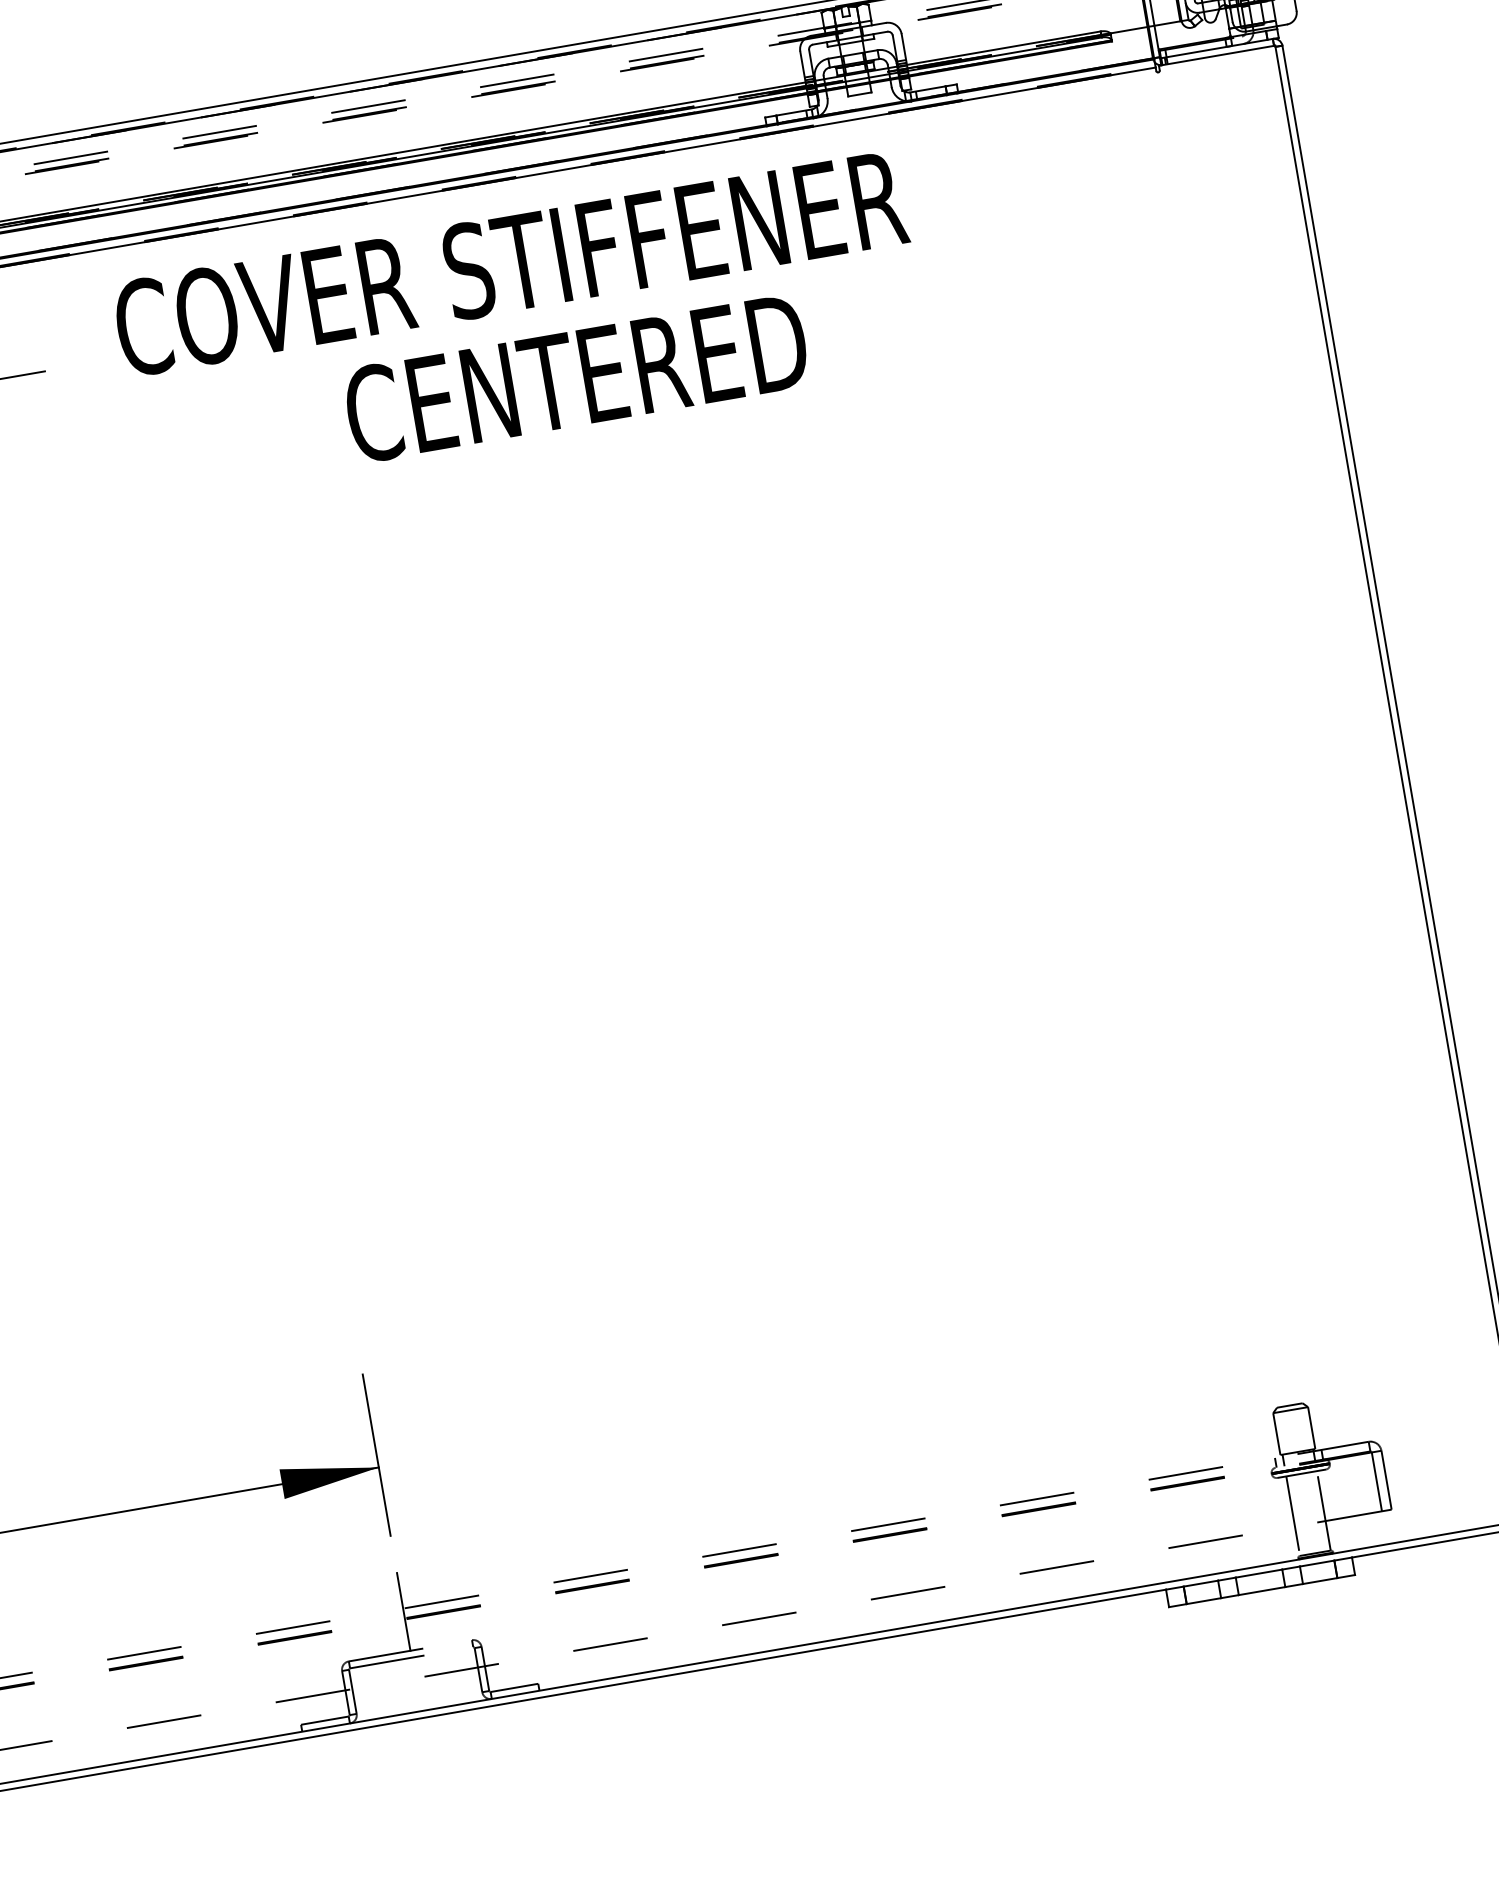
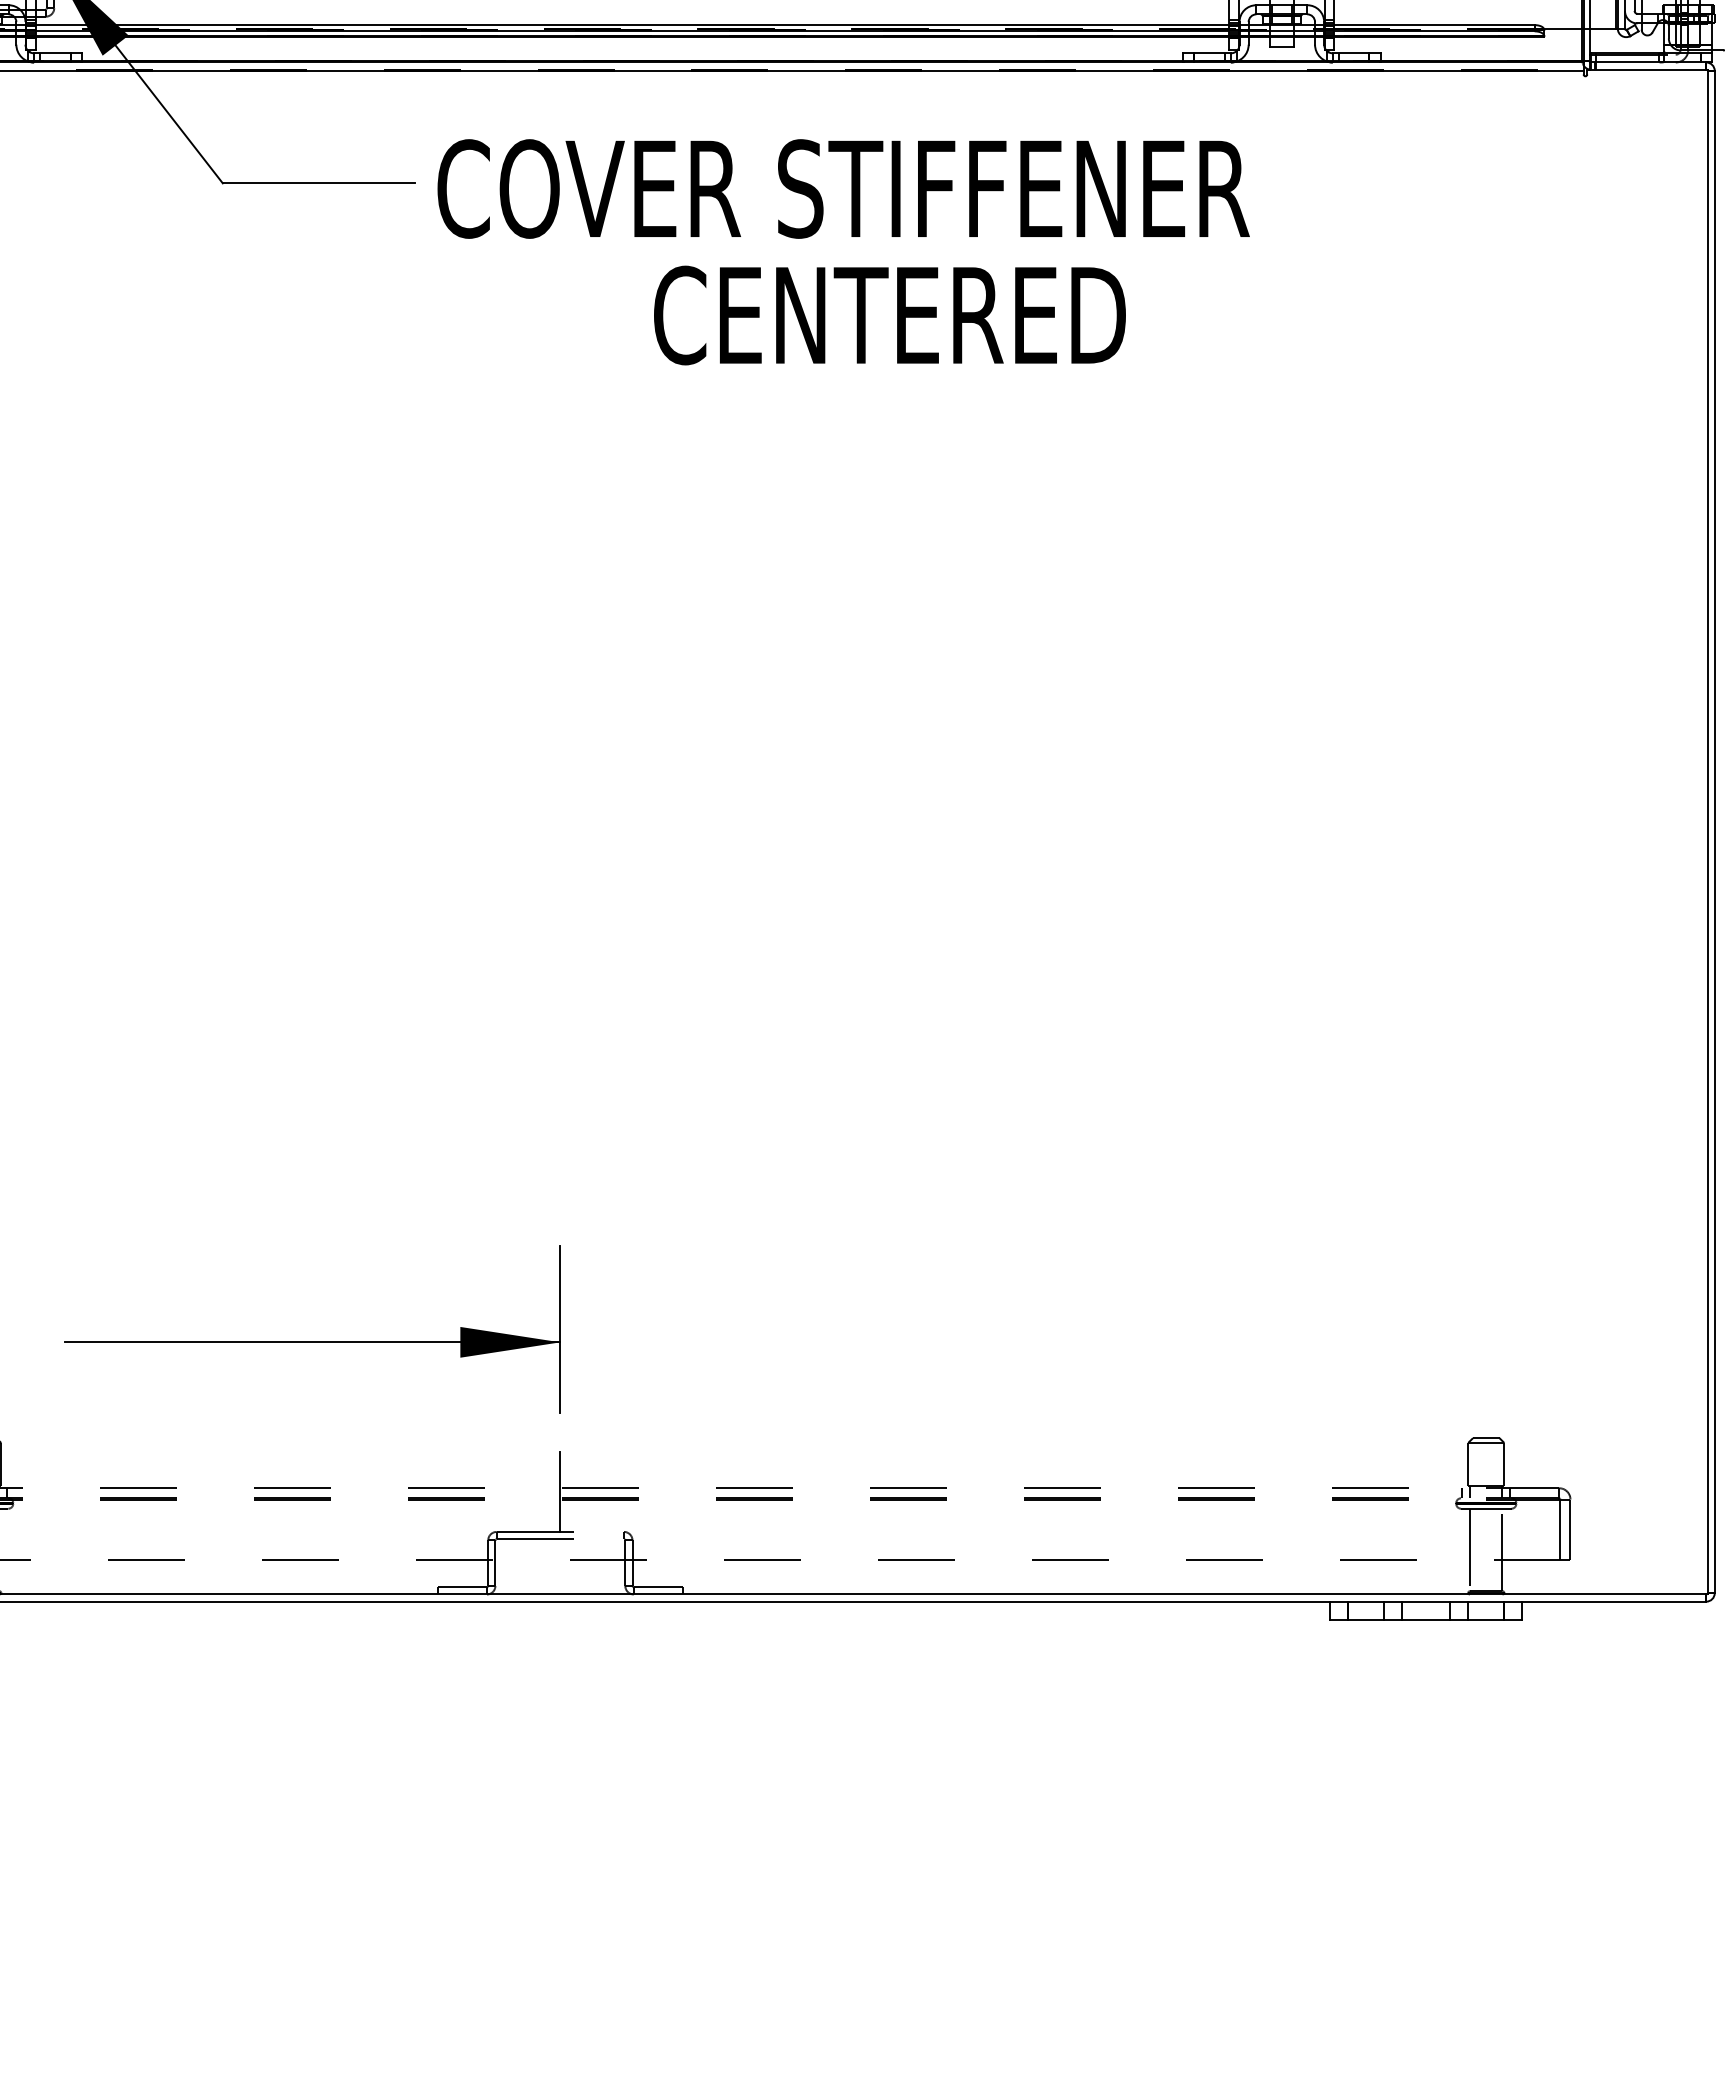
text: (521, 325) -> (843, 252), moved

